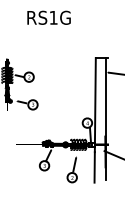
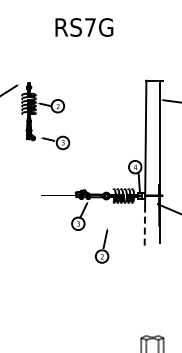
text: (53, 17) -> (90, 27), RS1G -> RS7G
line: (94, 167) -> (144, 226), solid -> dashed
part: (72, 169) -> (102, 245), moved

